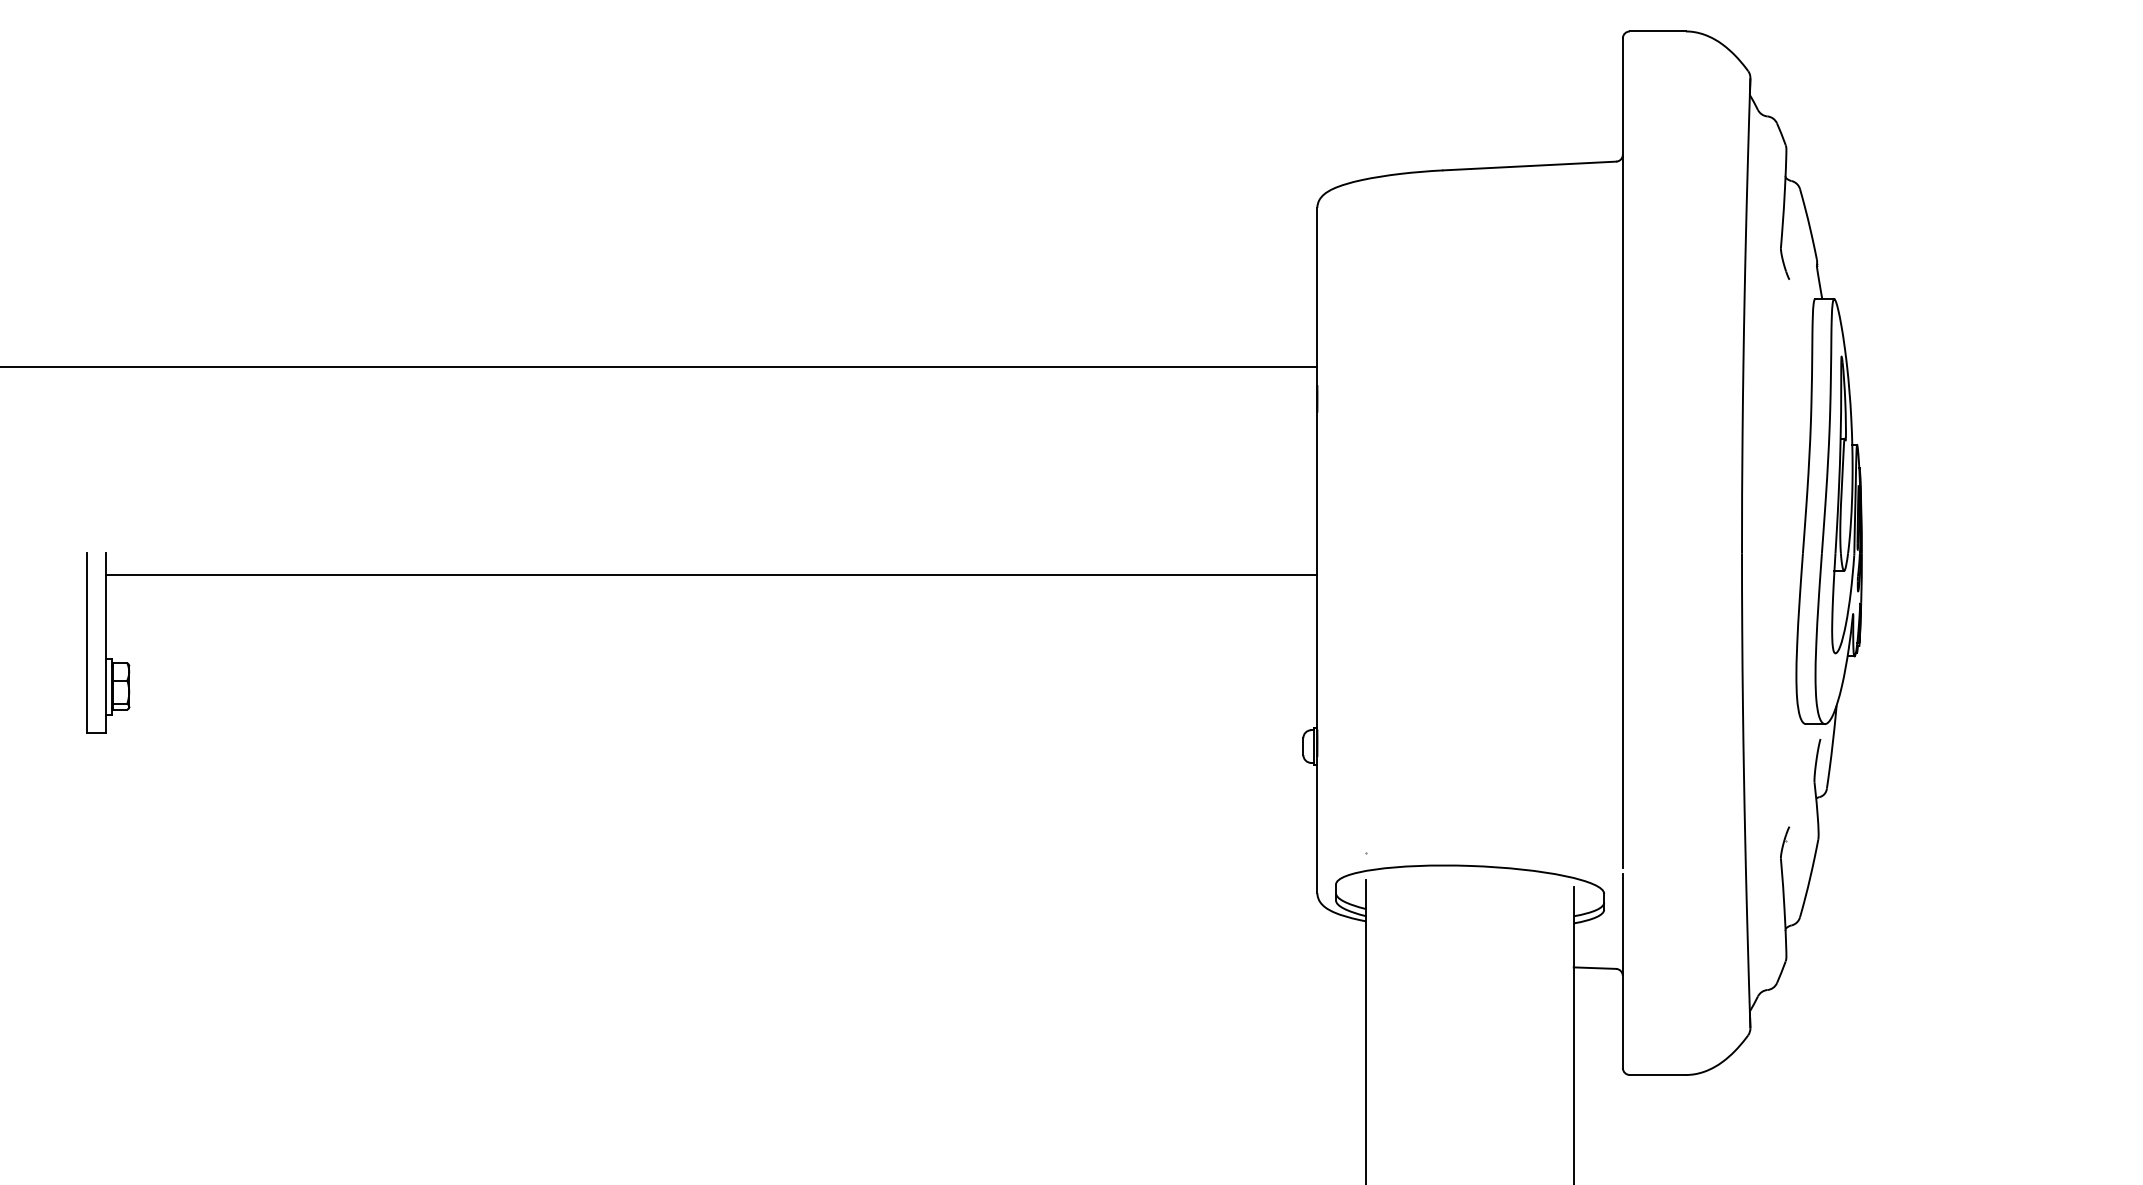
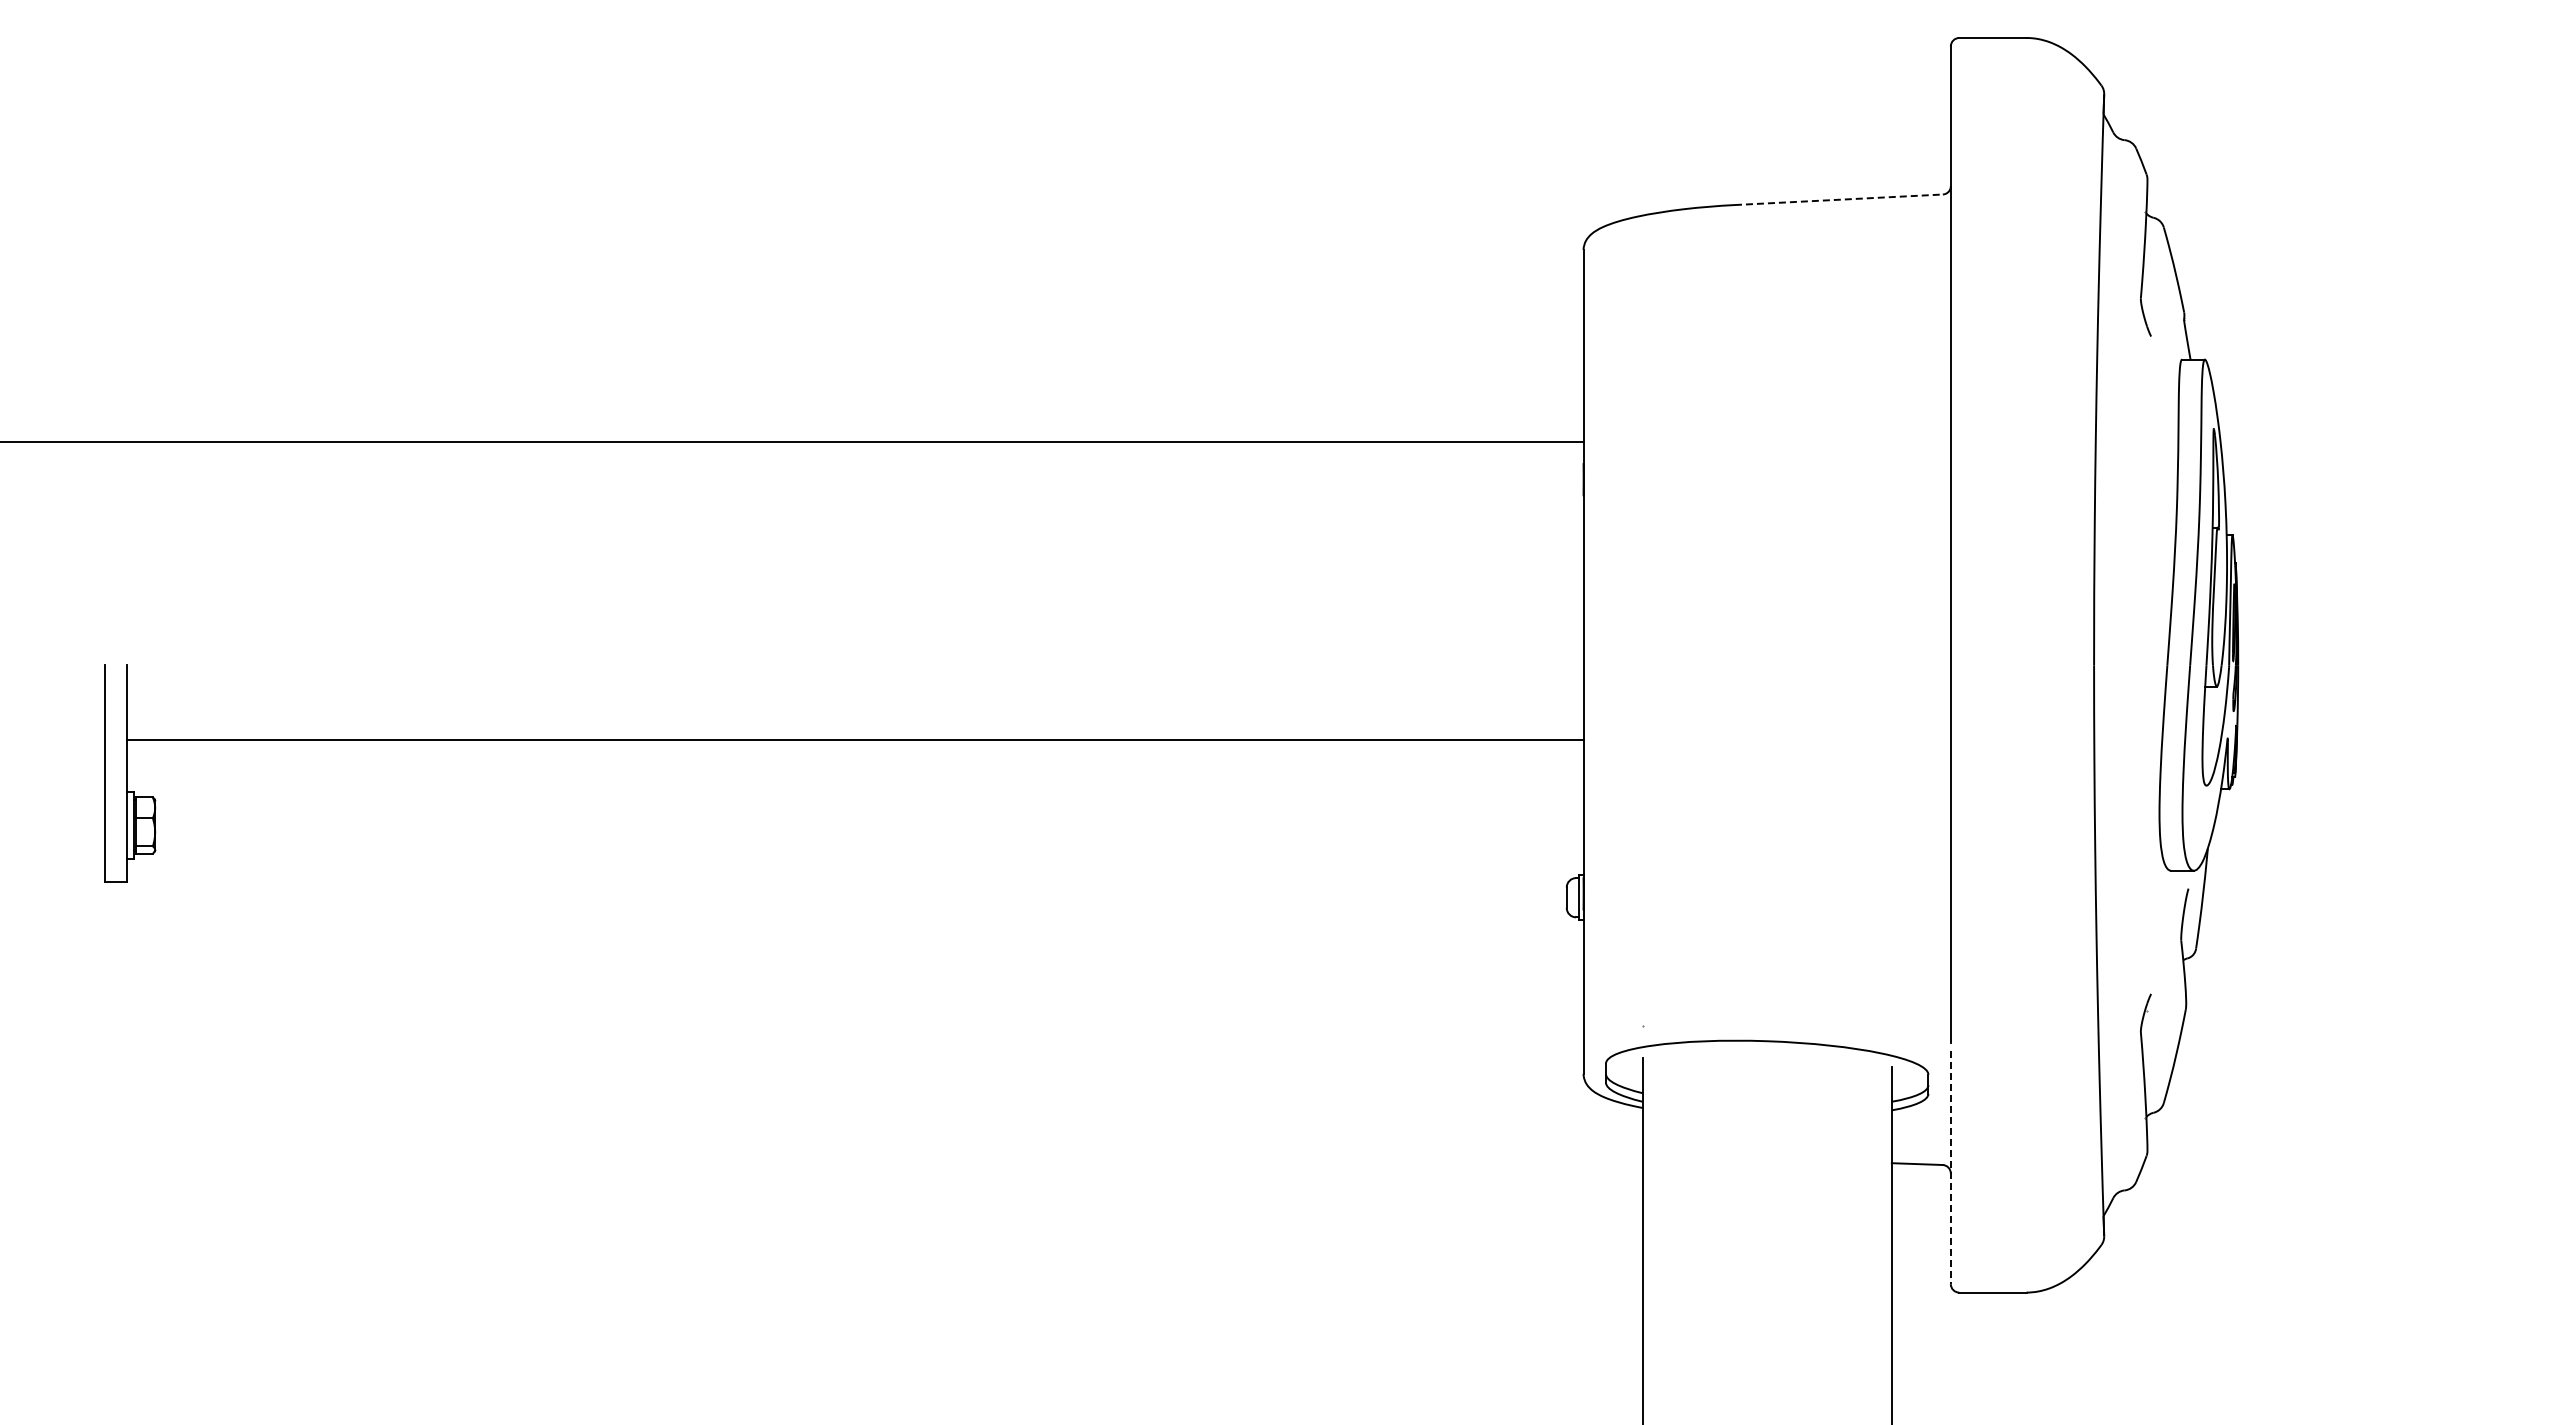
line: (1530, 165) -> (1839, 199), solid -> dashed
line: (711, 574) -> (855, 739), moved
line: (1622, 970) -> (1950, 1167), solid -> dashed

